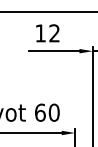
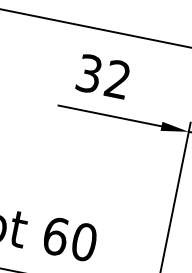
text: (40, 33) -> (88, 73), 12 -> 32

